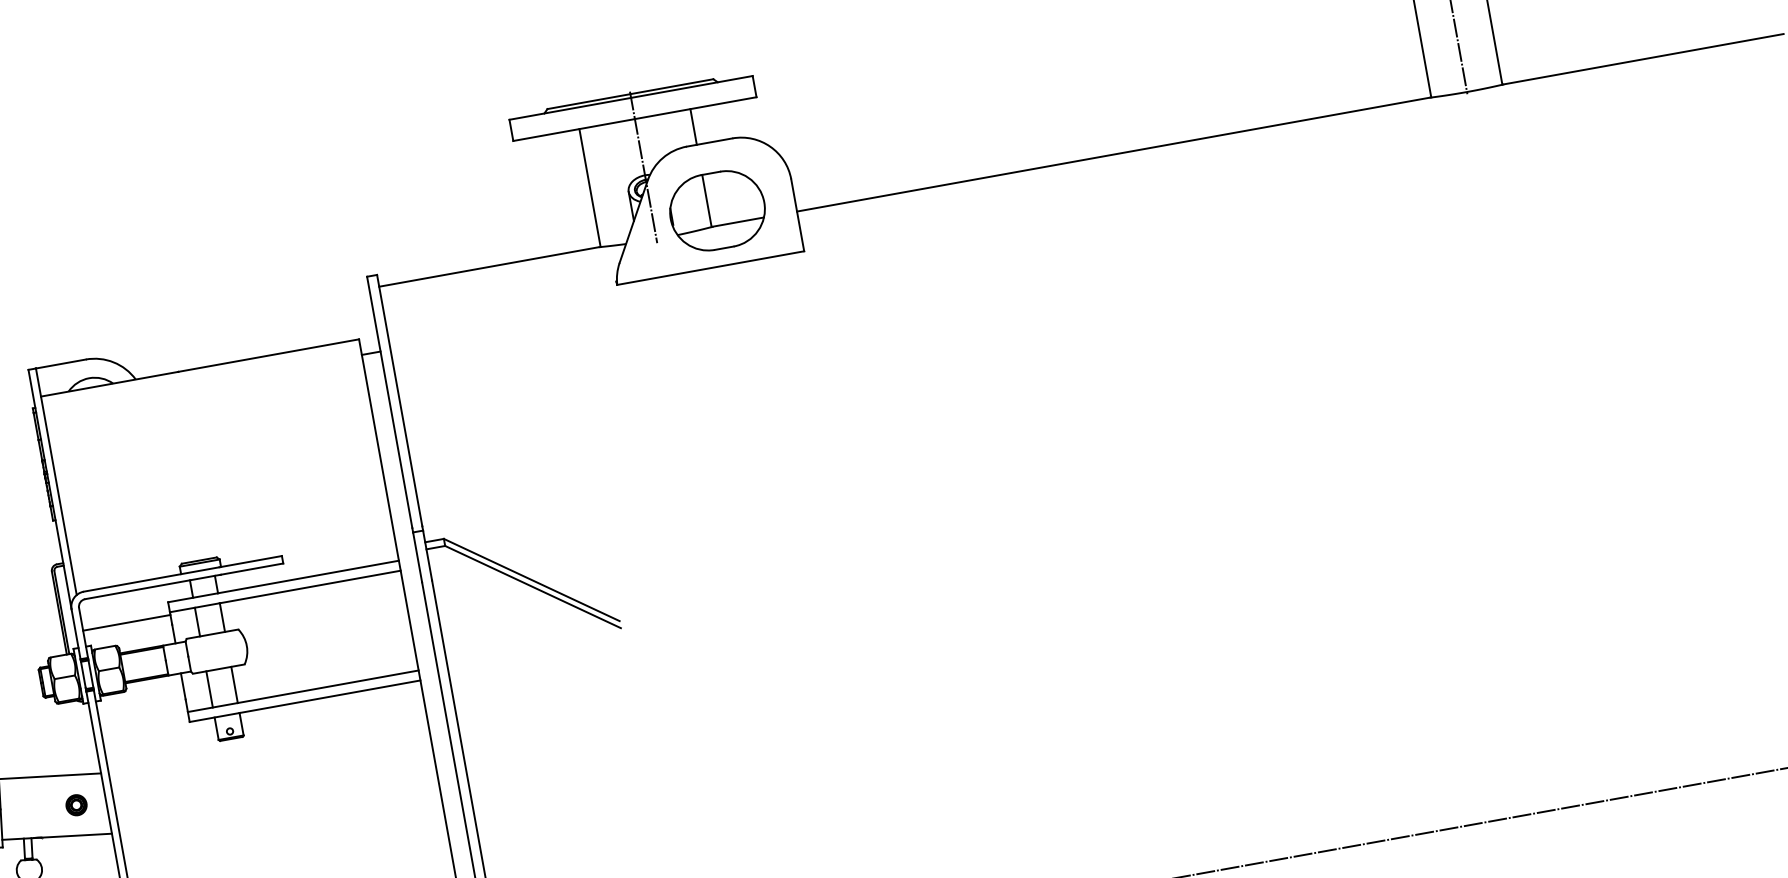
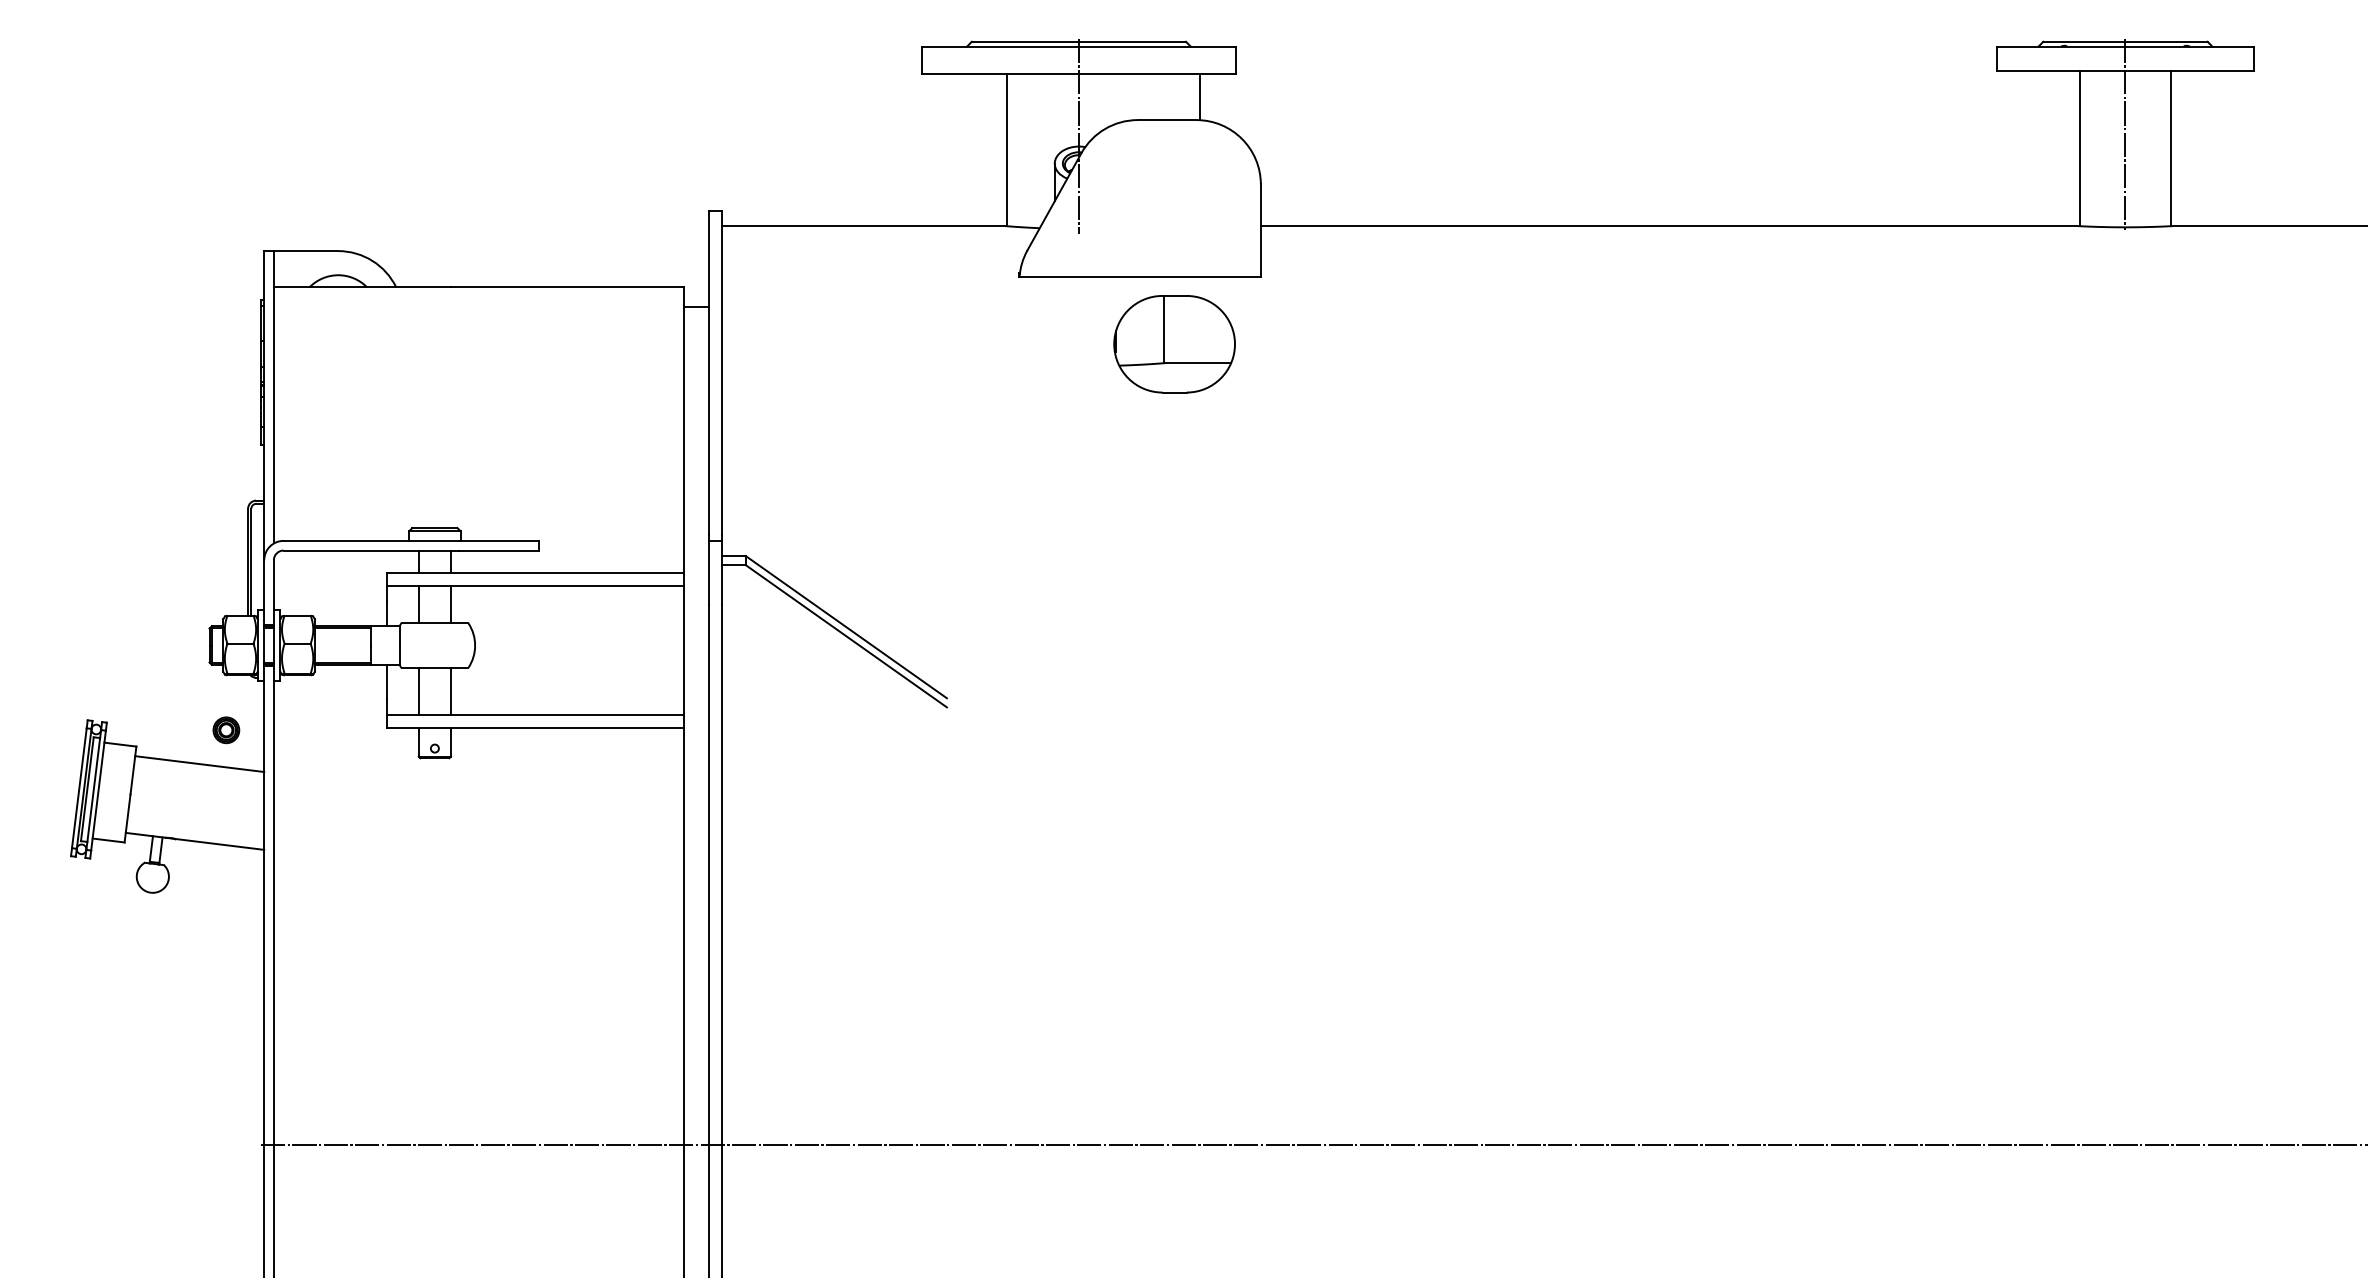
line: (693, 126) -> (1199, 96), moved
part: (717, 211) -> (1174, 344), moved
line: (126, 622) -> (329, 589), removed
part: (76, 805) -> (226, 730), moved

